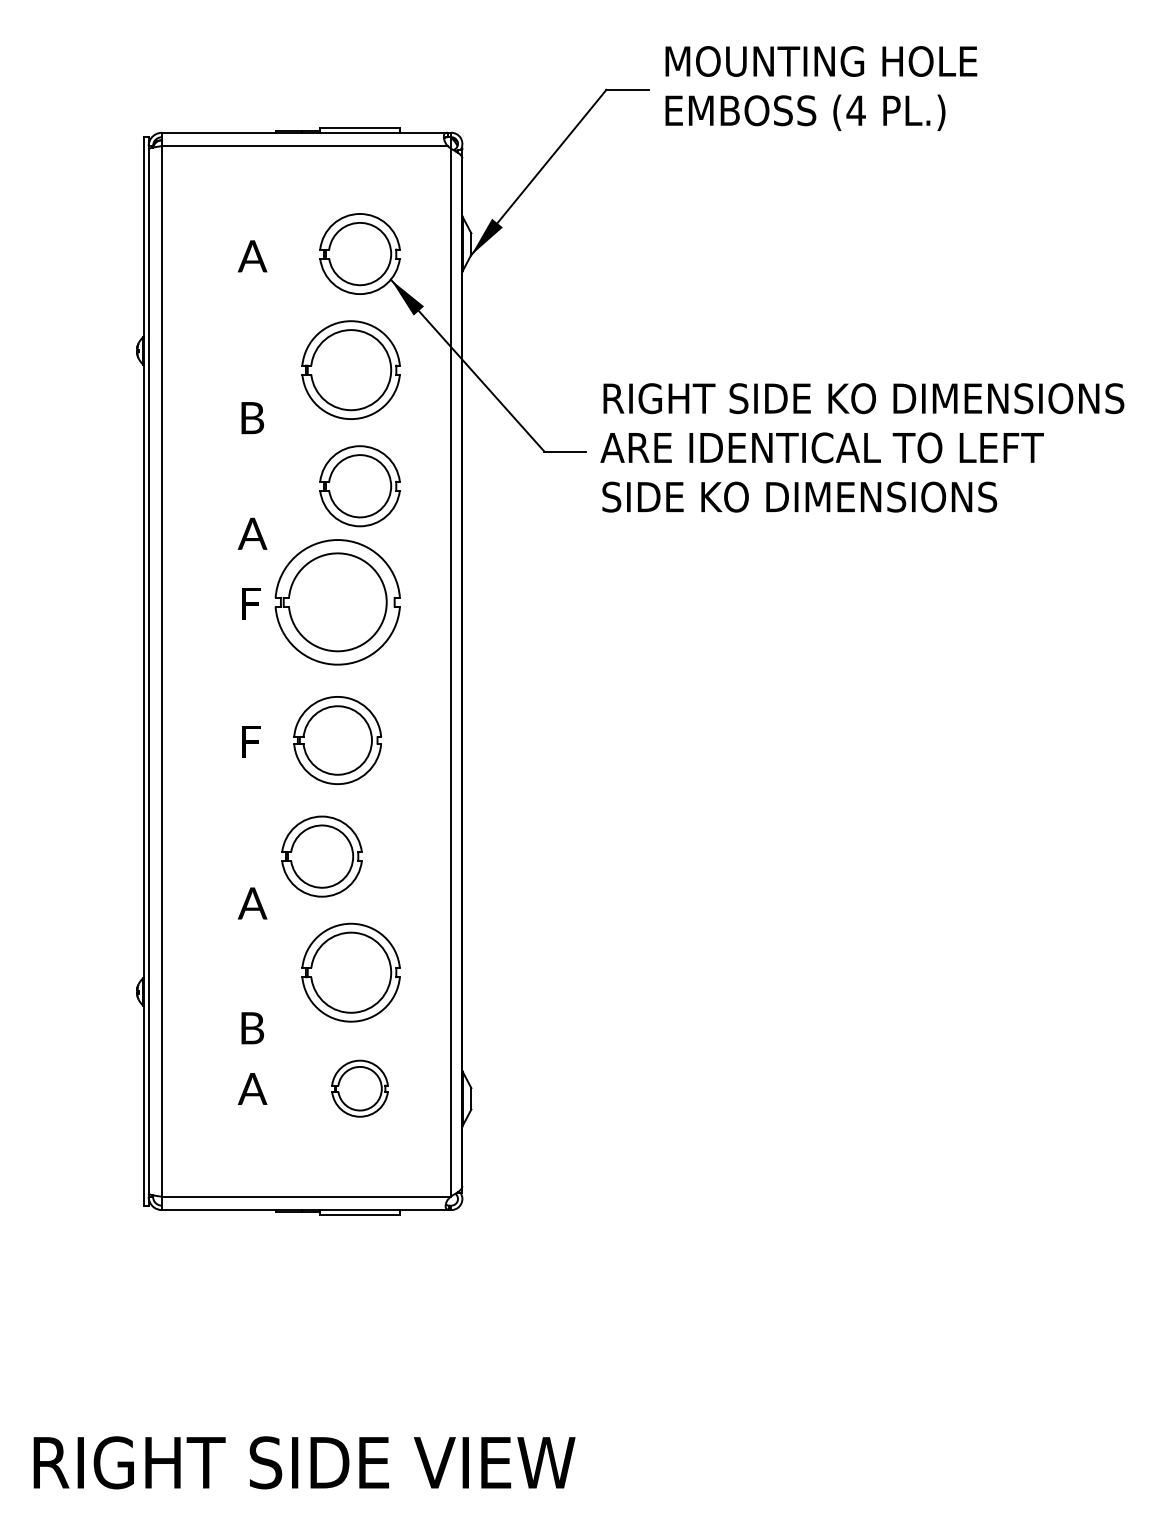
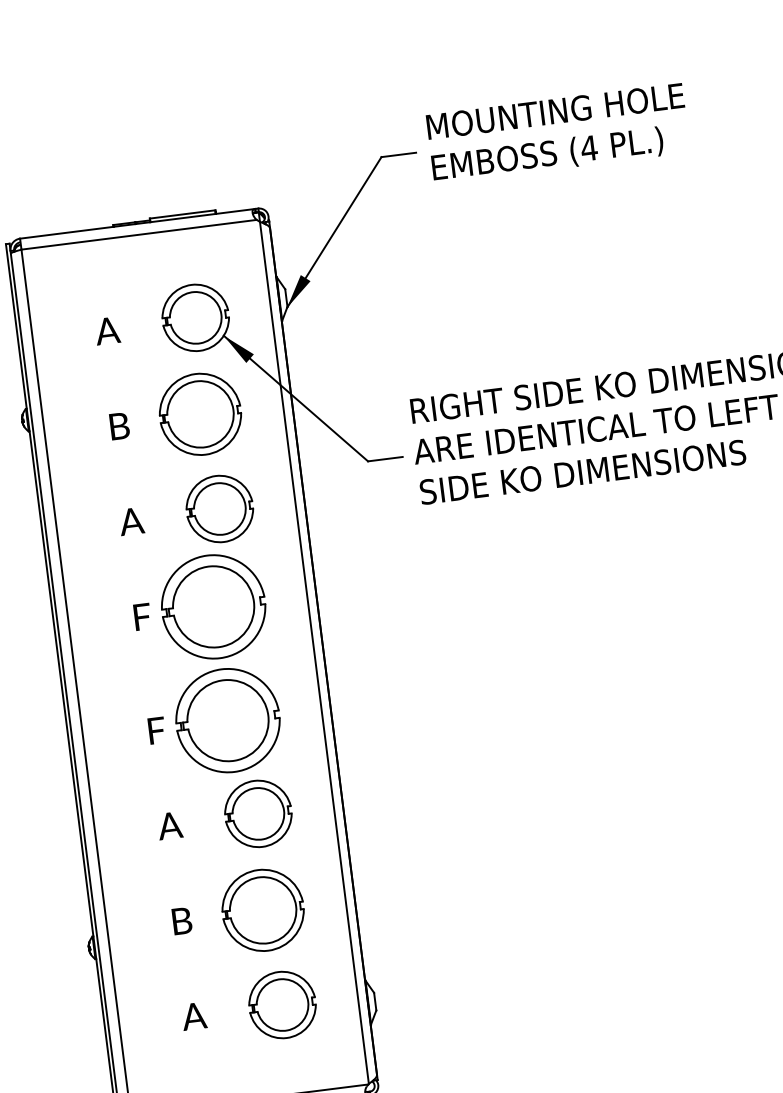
text: (252, 418) -> (119, 426), moved
text: (252, 533) -> (131, 521), moved
part: (337, 740) -> (227, 720), size x1.43
part: (321, 856) -> (257, 813), moved
text: (252, 903) -> (169, 825), moved
text: (252, 1028) -> (182, 921), moved
part: (359, 1088) -> (282, 1004), size x1.43

